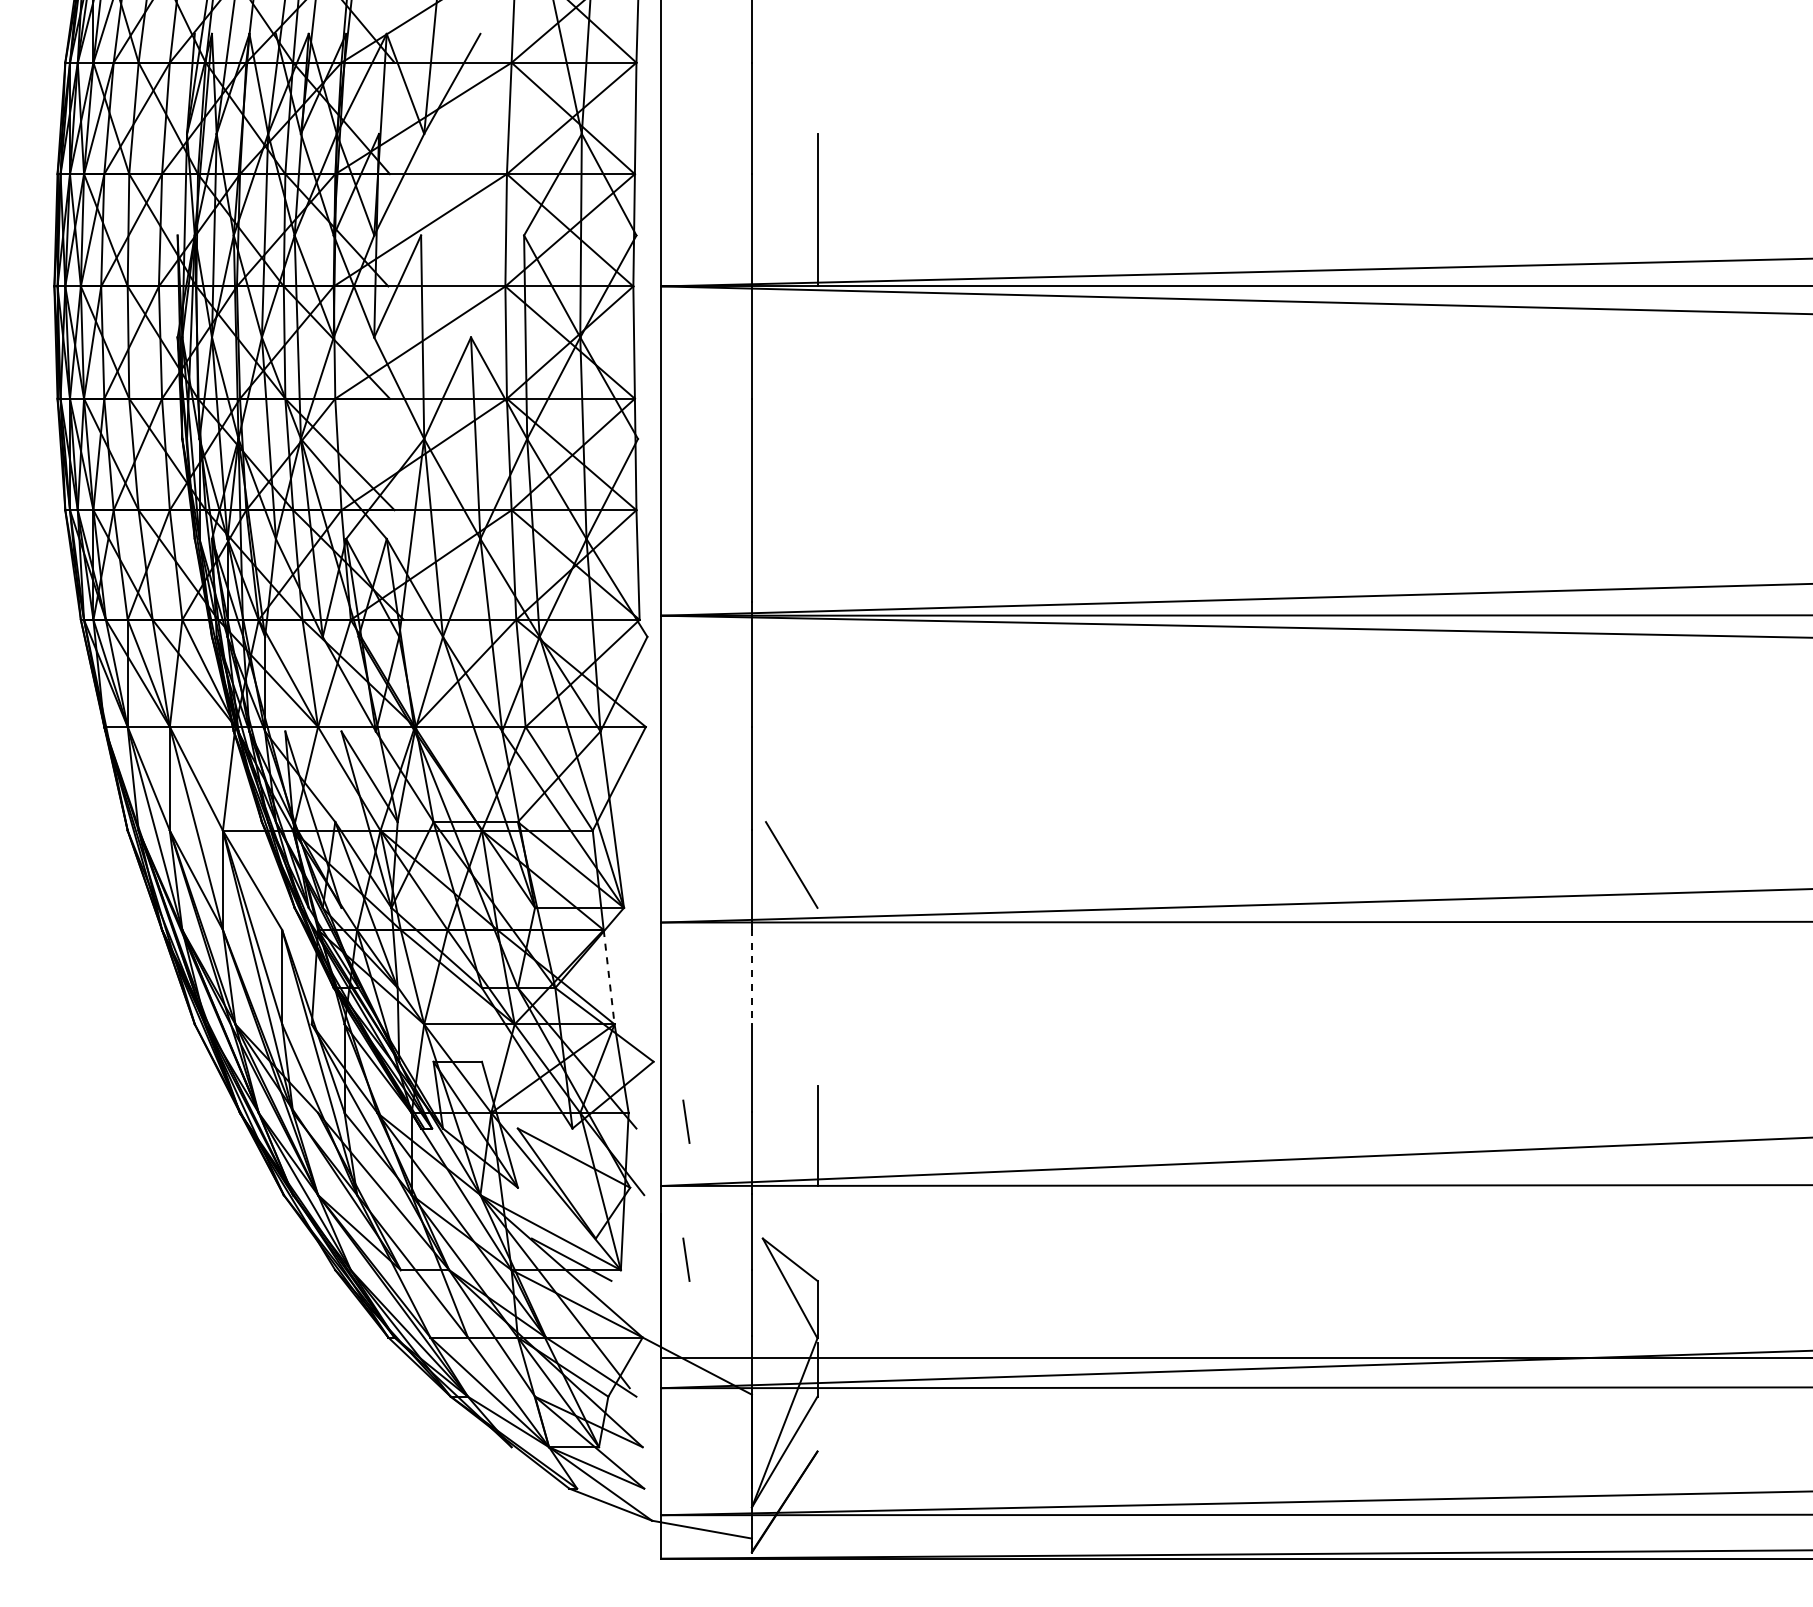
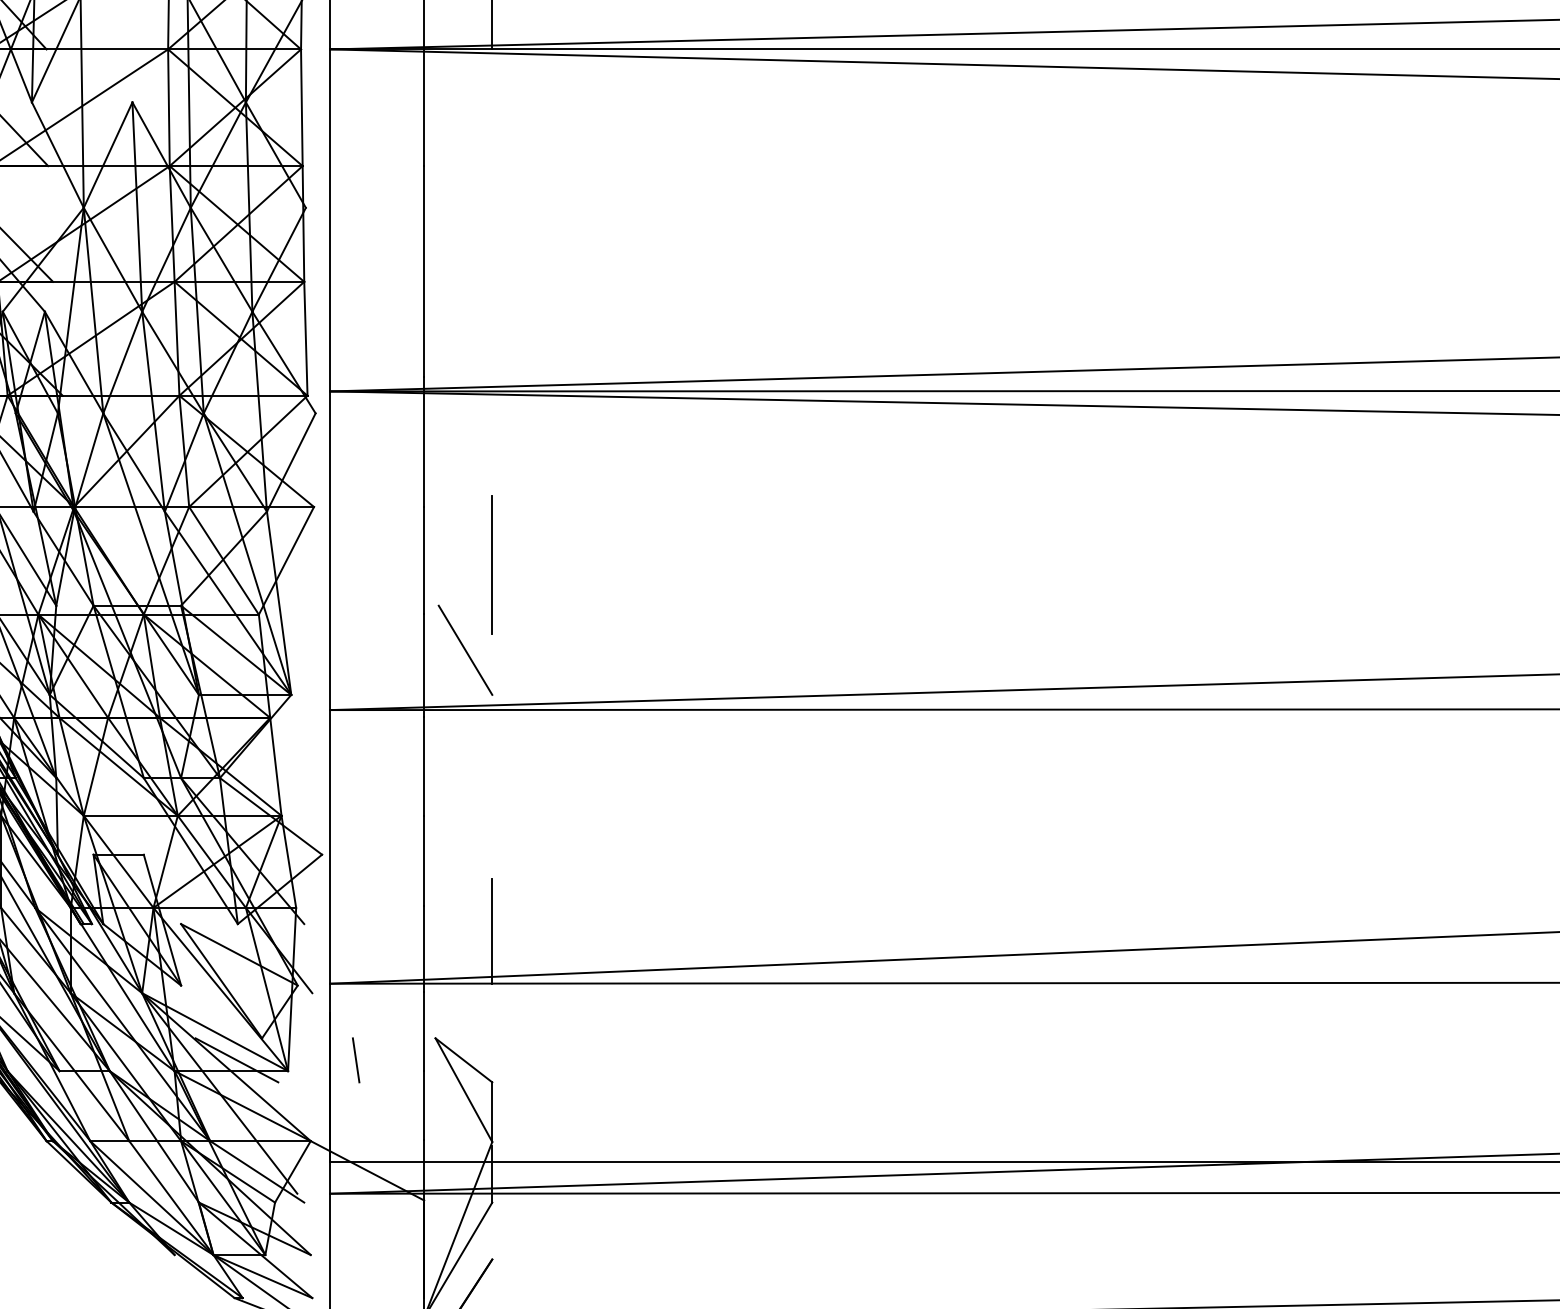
line: (817, 782) -> (492, 564), added
line: (751, 976) -> (423, 766), dashed -> solid
line: (609, 977) -> (276, 767), dashed -> solid
line: (686, 1121) -> (356, 916), removed

